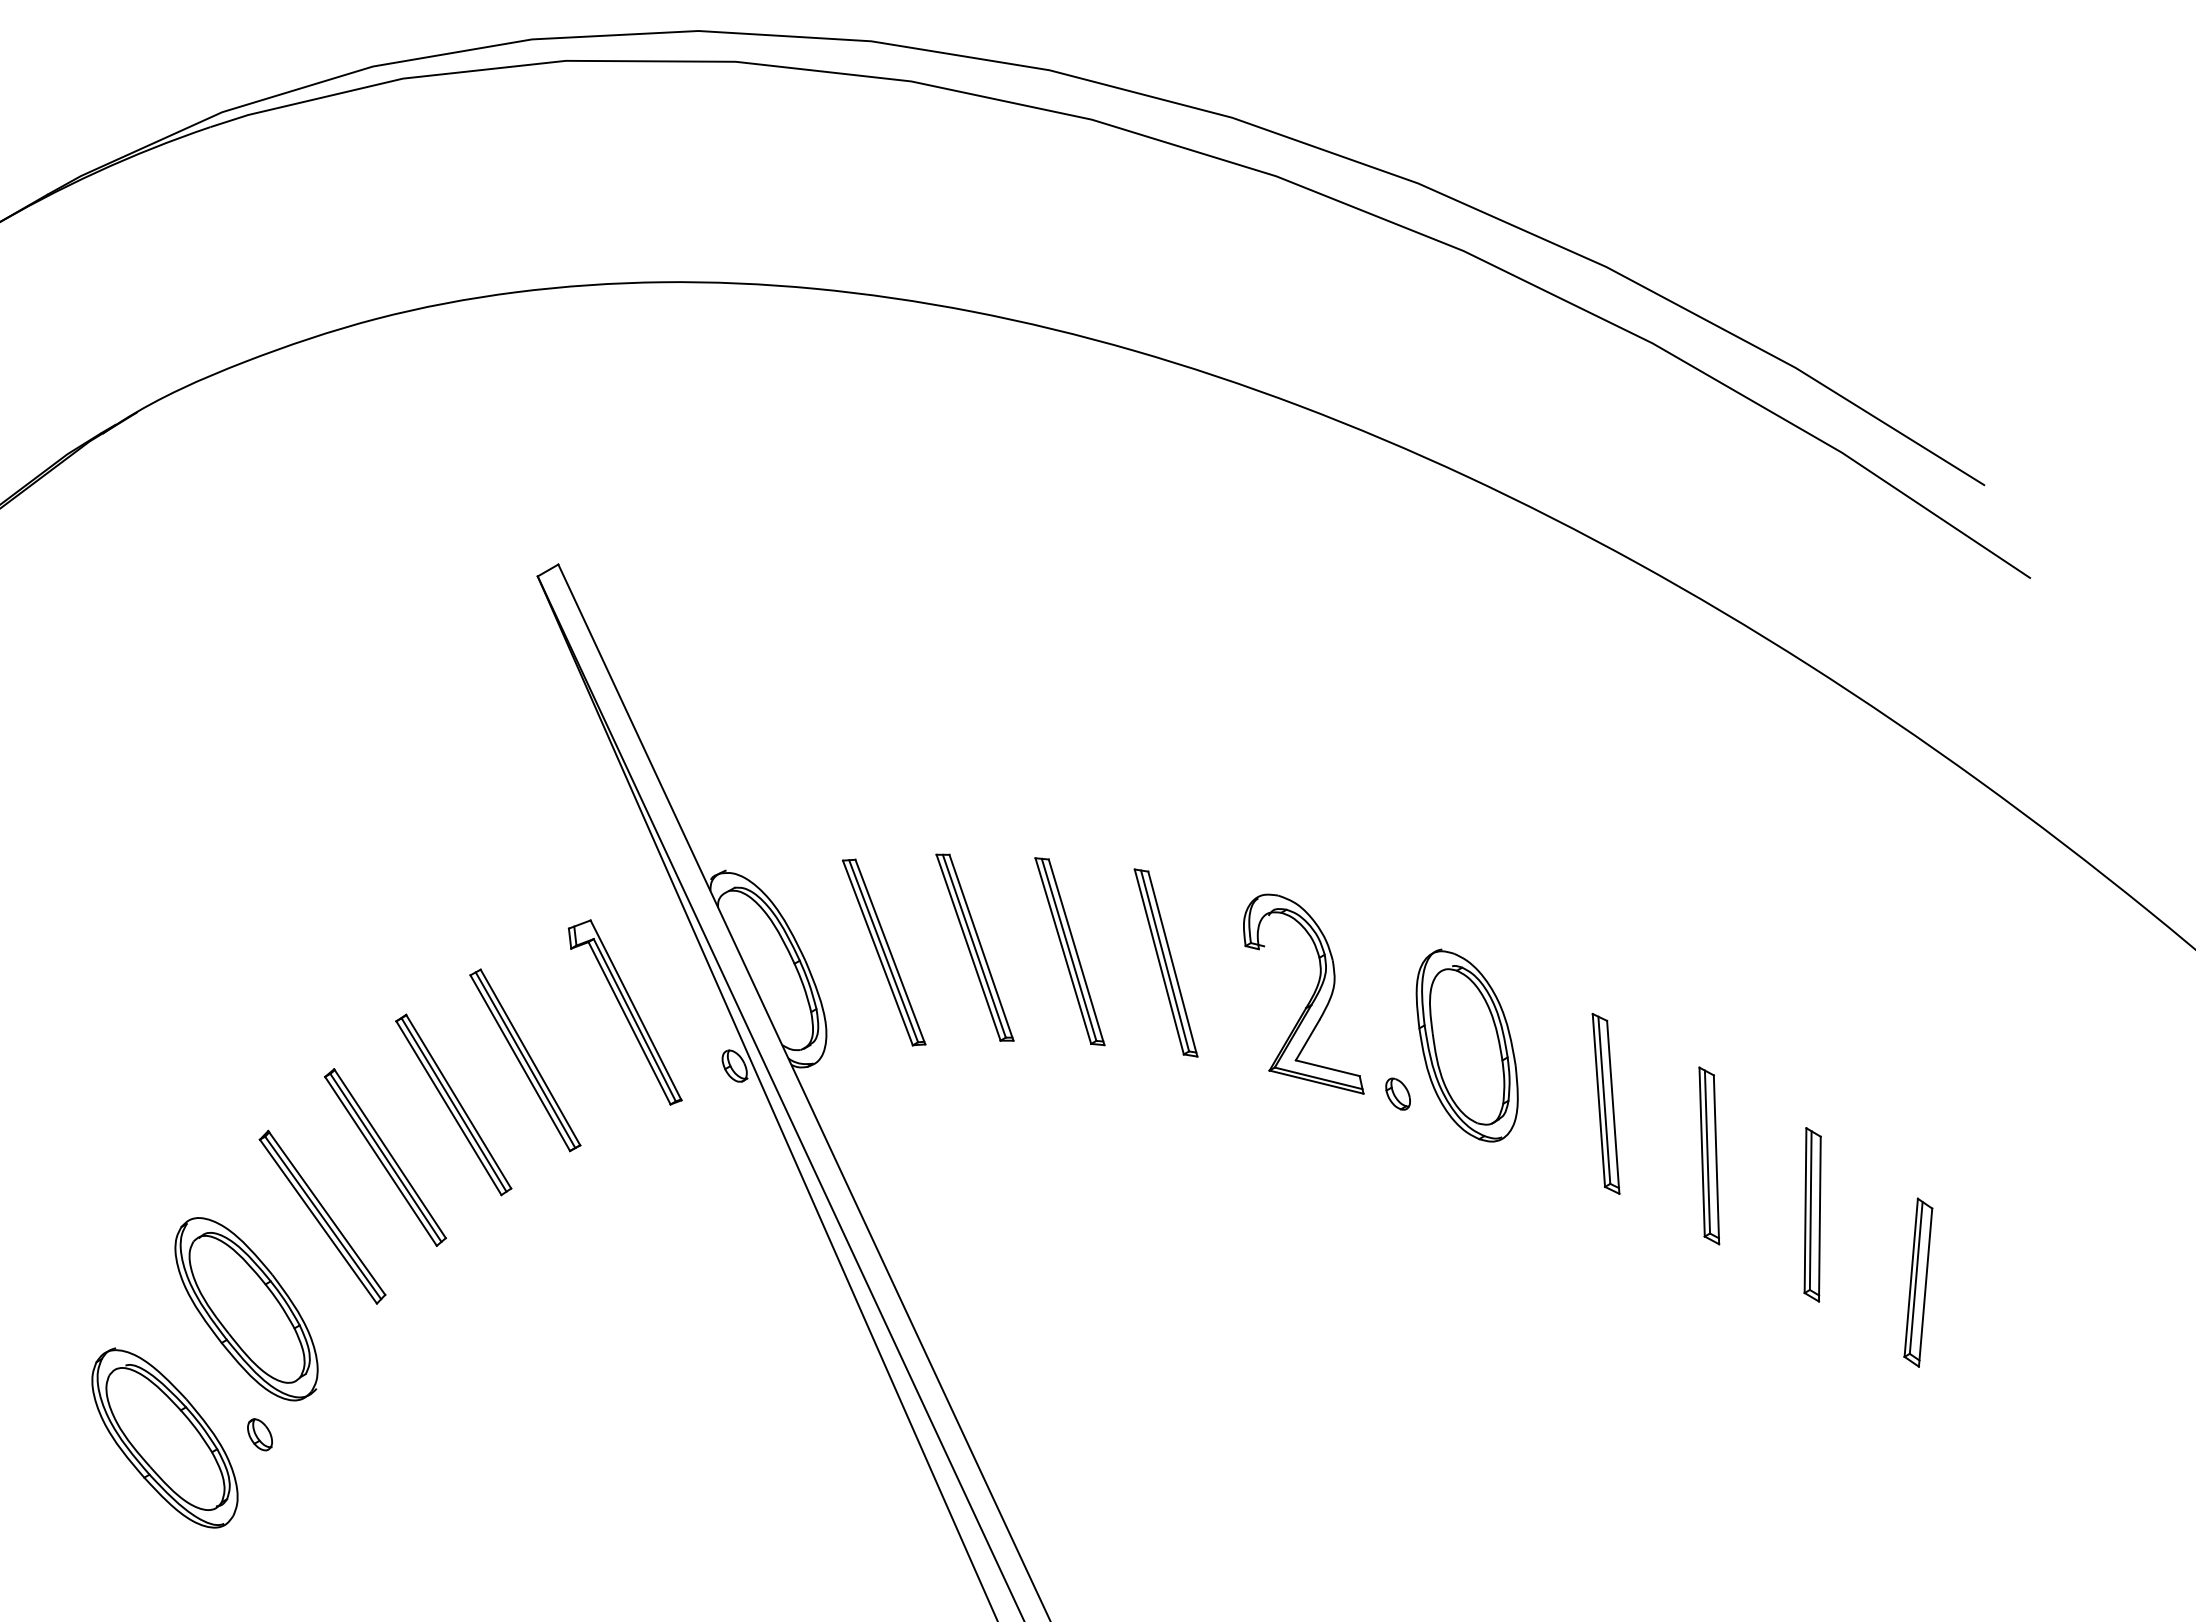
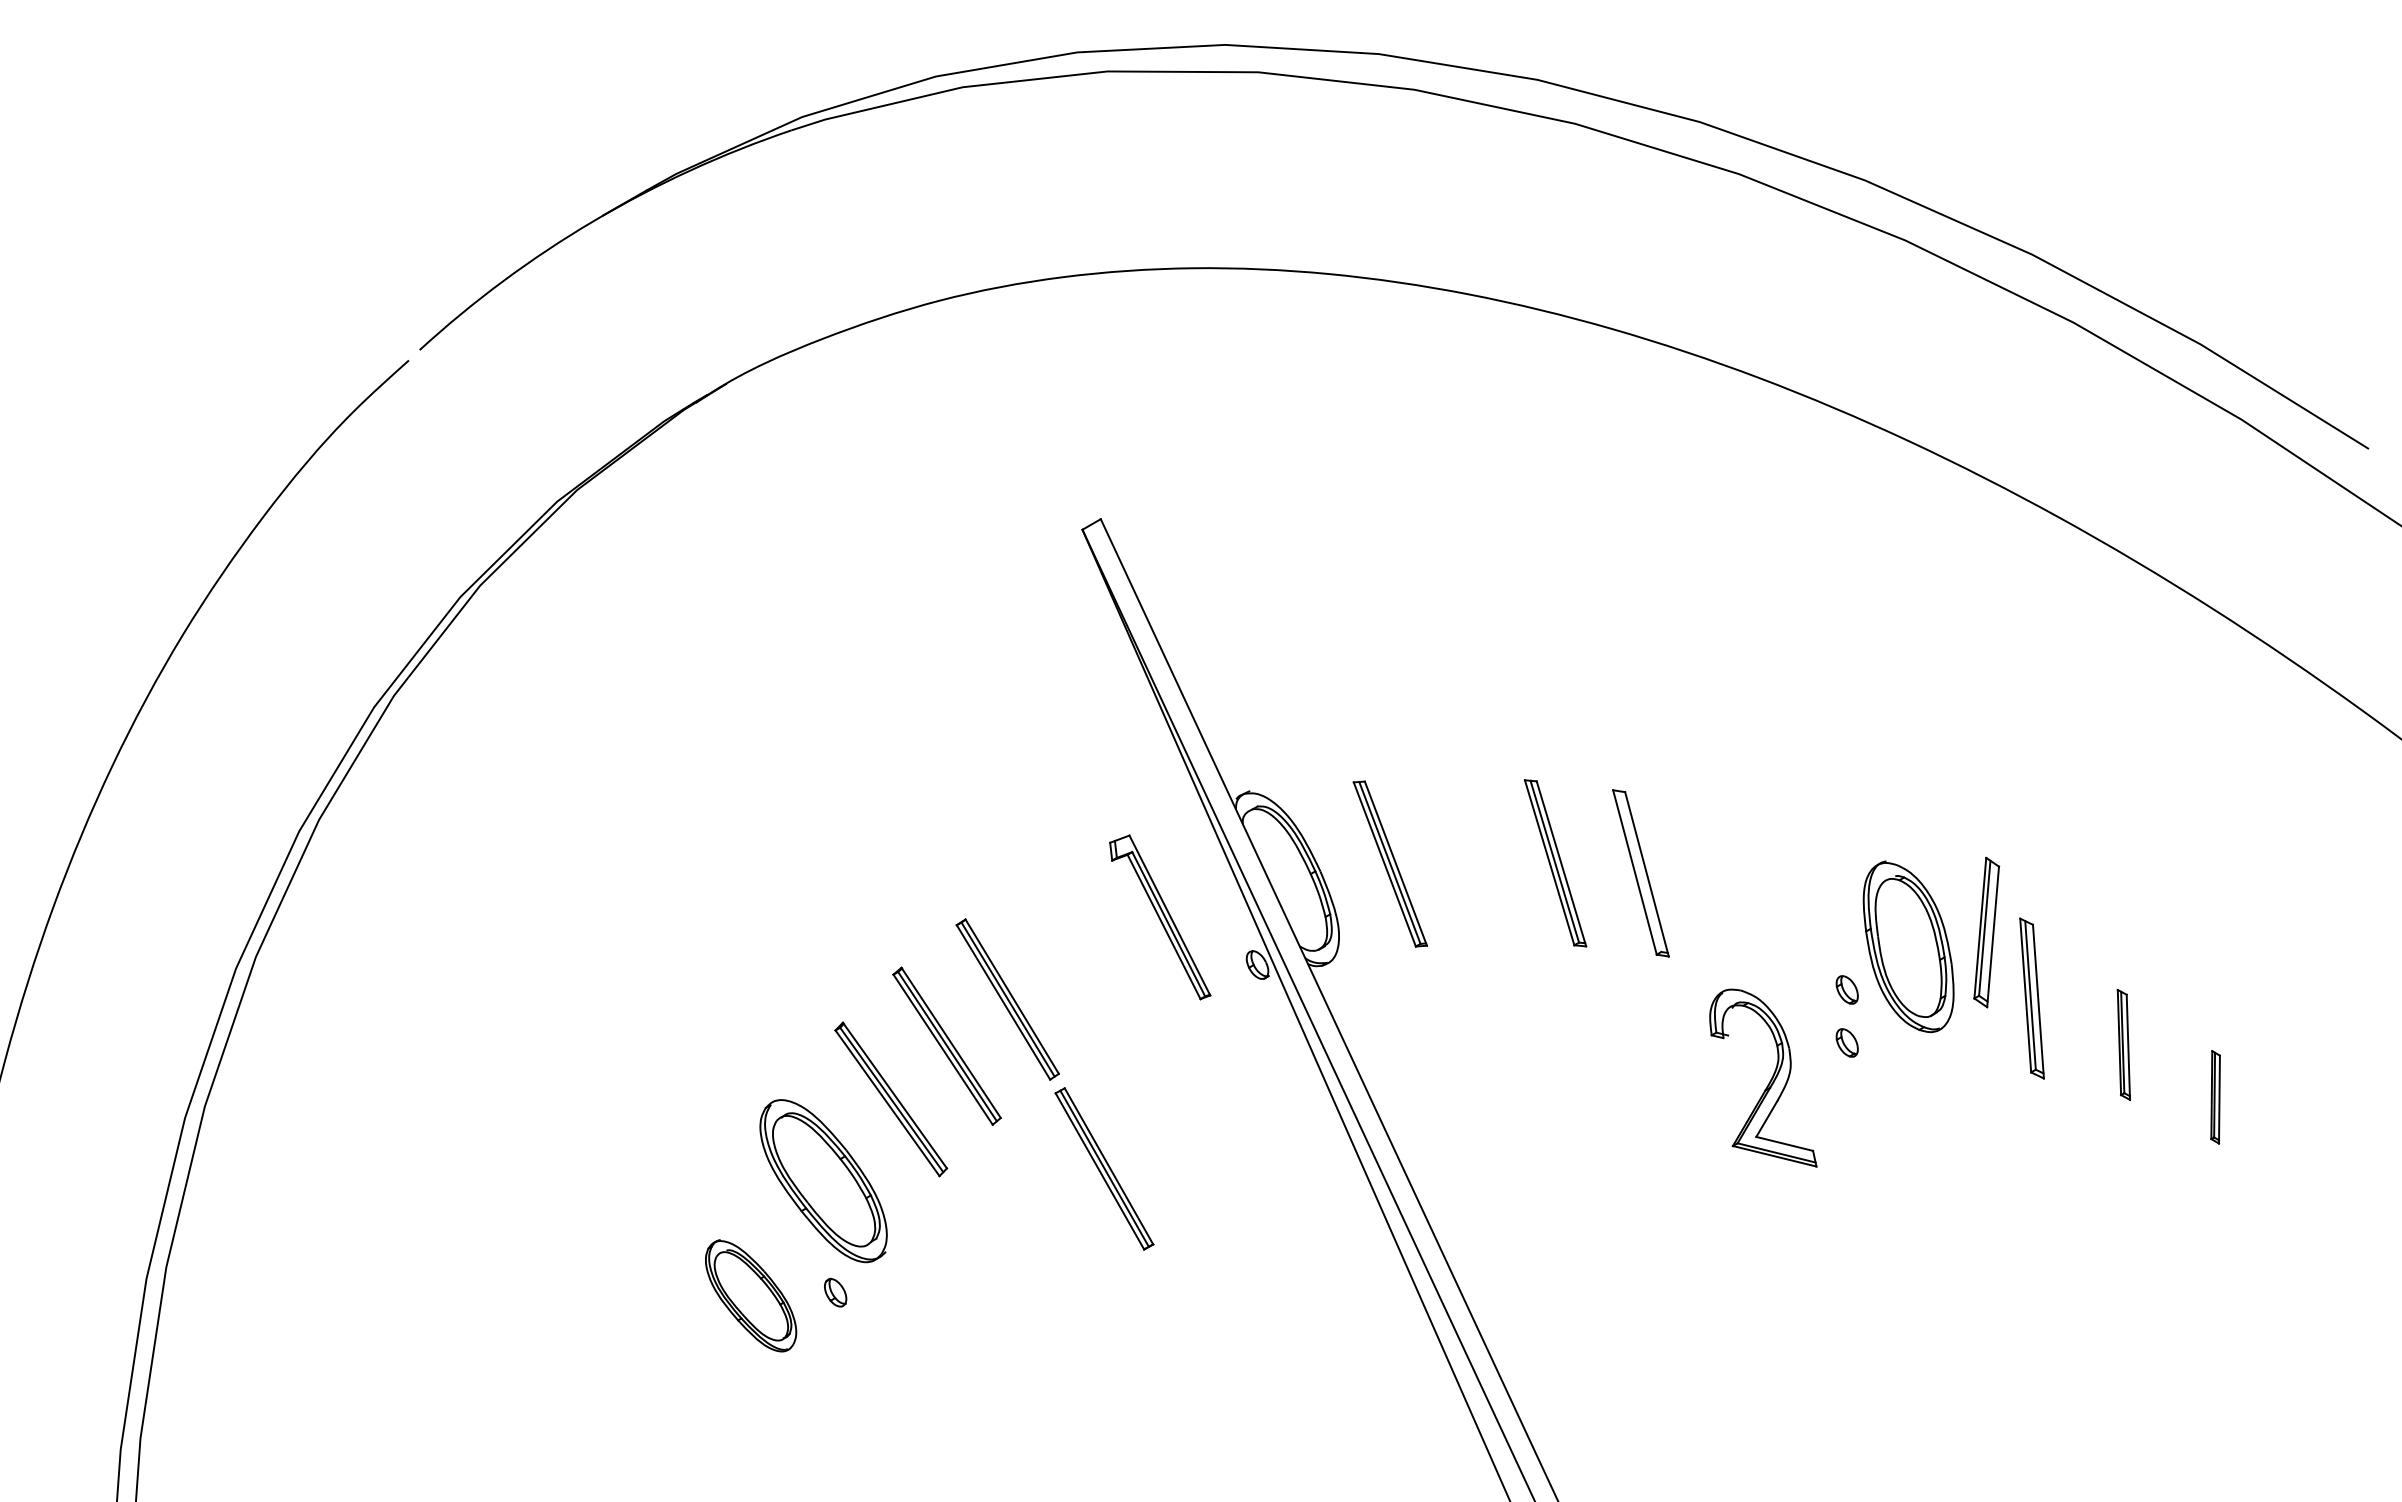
part: (975, 947) -> (1471, 859), removed
line: (1164, 960) -> (1639, 871), removed
part: (1310, 998) -> (1769, 1081), moved
part: (525, 1059) -> (1104, 1168), moved
part: (1397, 1153) -> (1846, 1042), added
part: (1708, 1155) -> (2123, 1044), size x0.7
part: (1812, 1215) -> (2215, 1097), size x0.6
part: (1918, 1282) -> (1986, 932), moved
part: (164, 1437) -> (750, 1295), size x0.7

